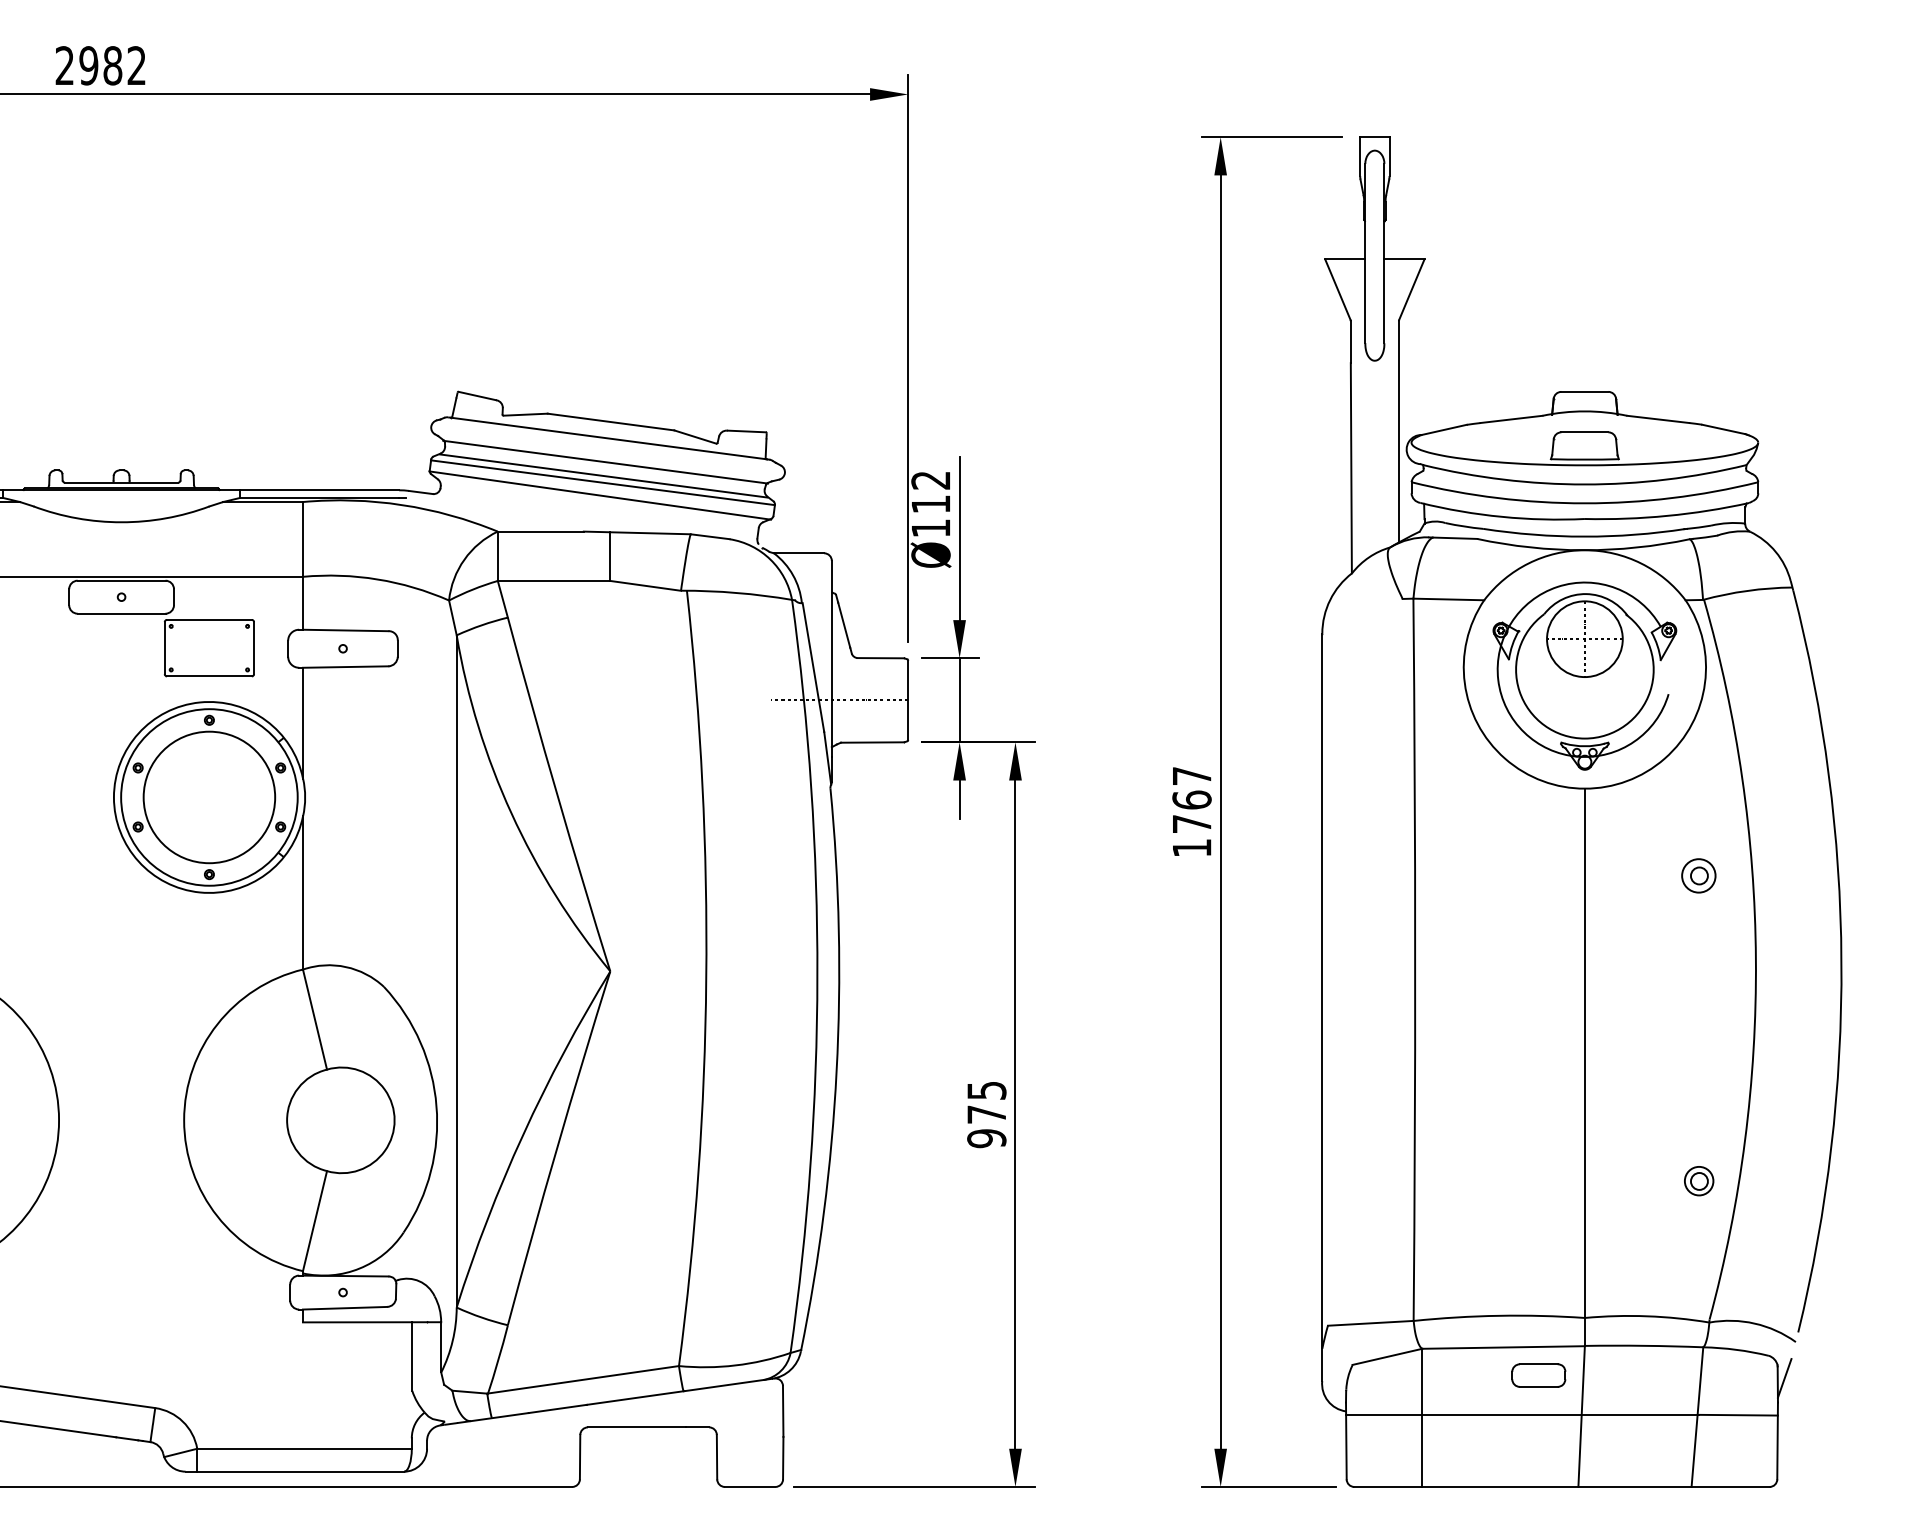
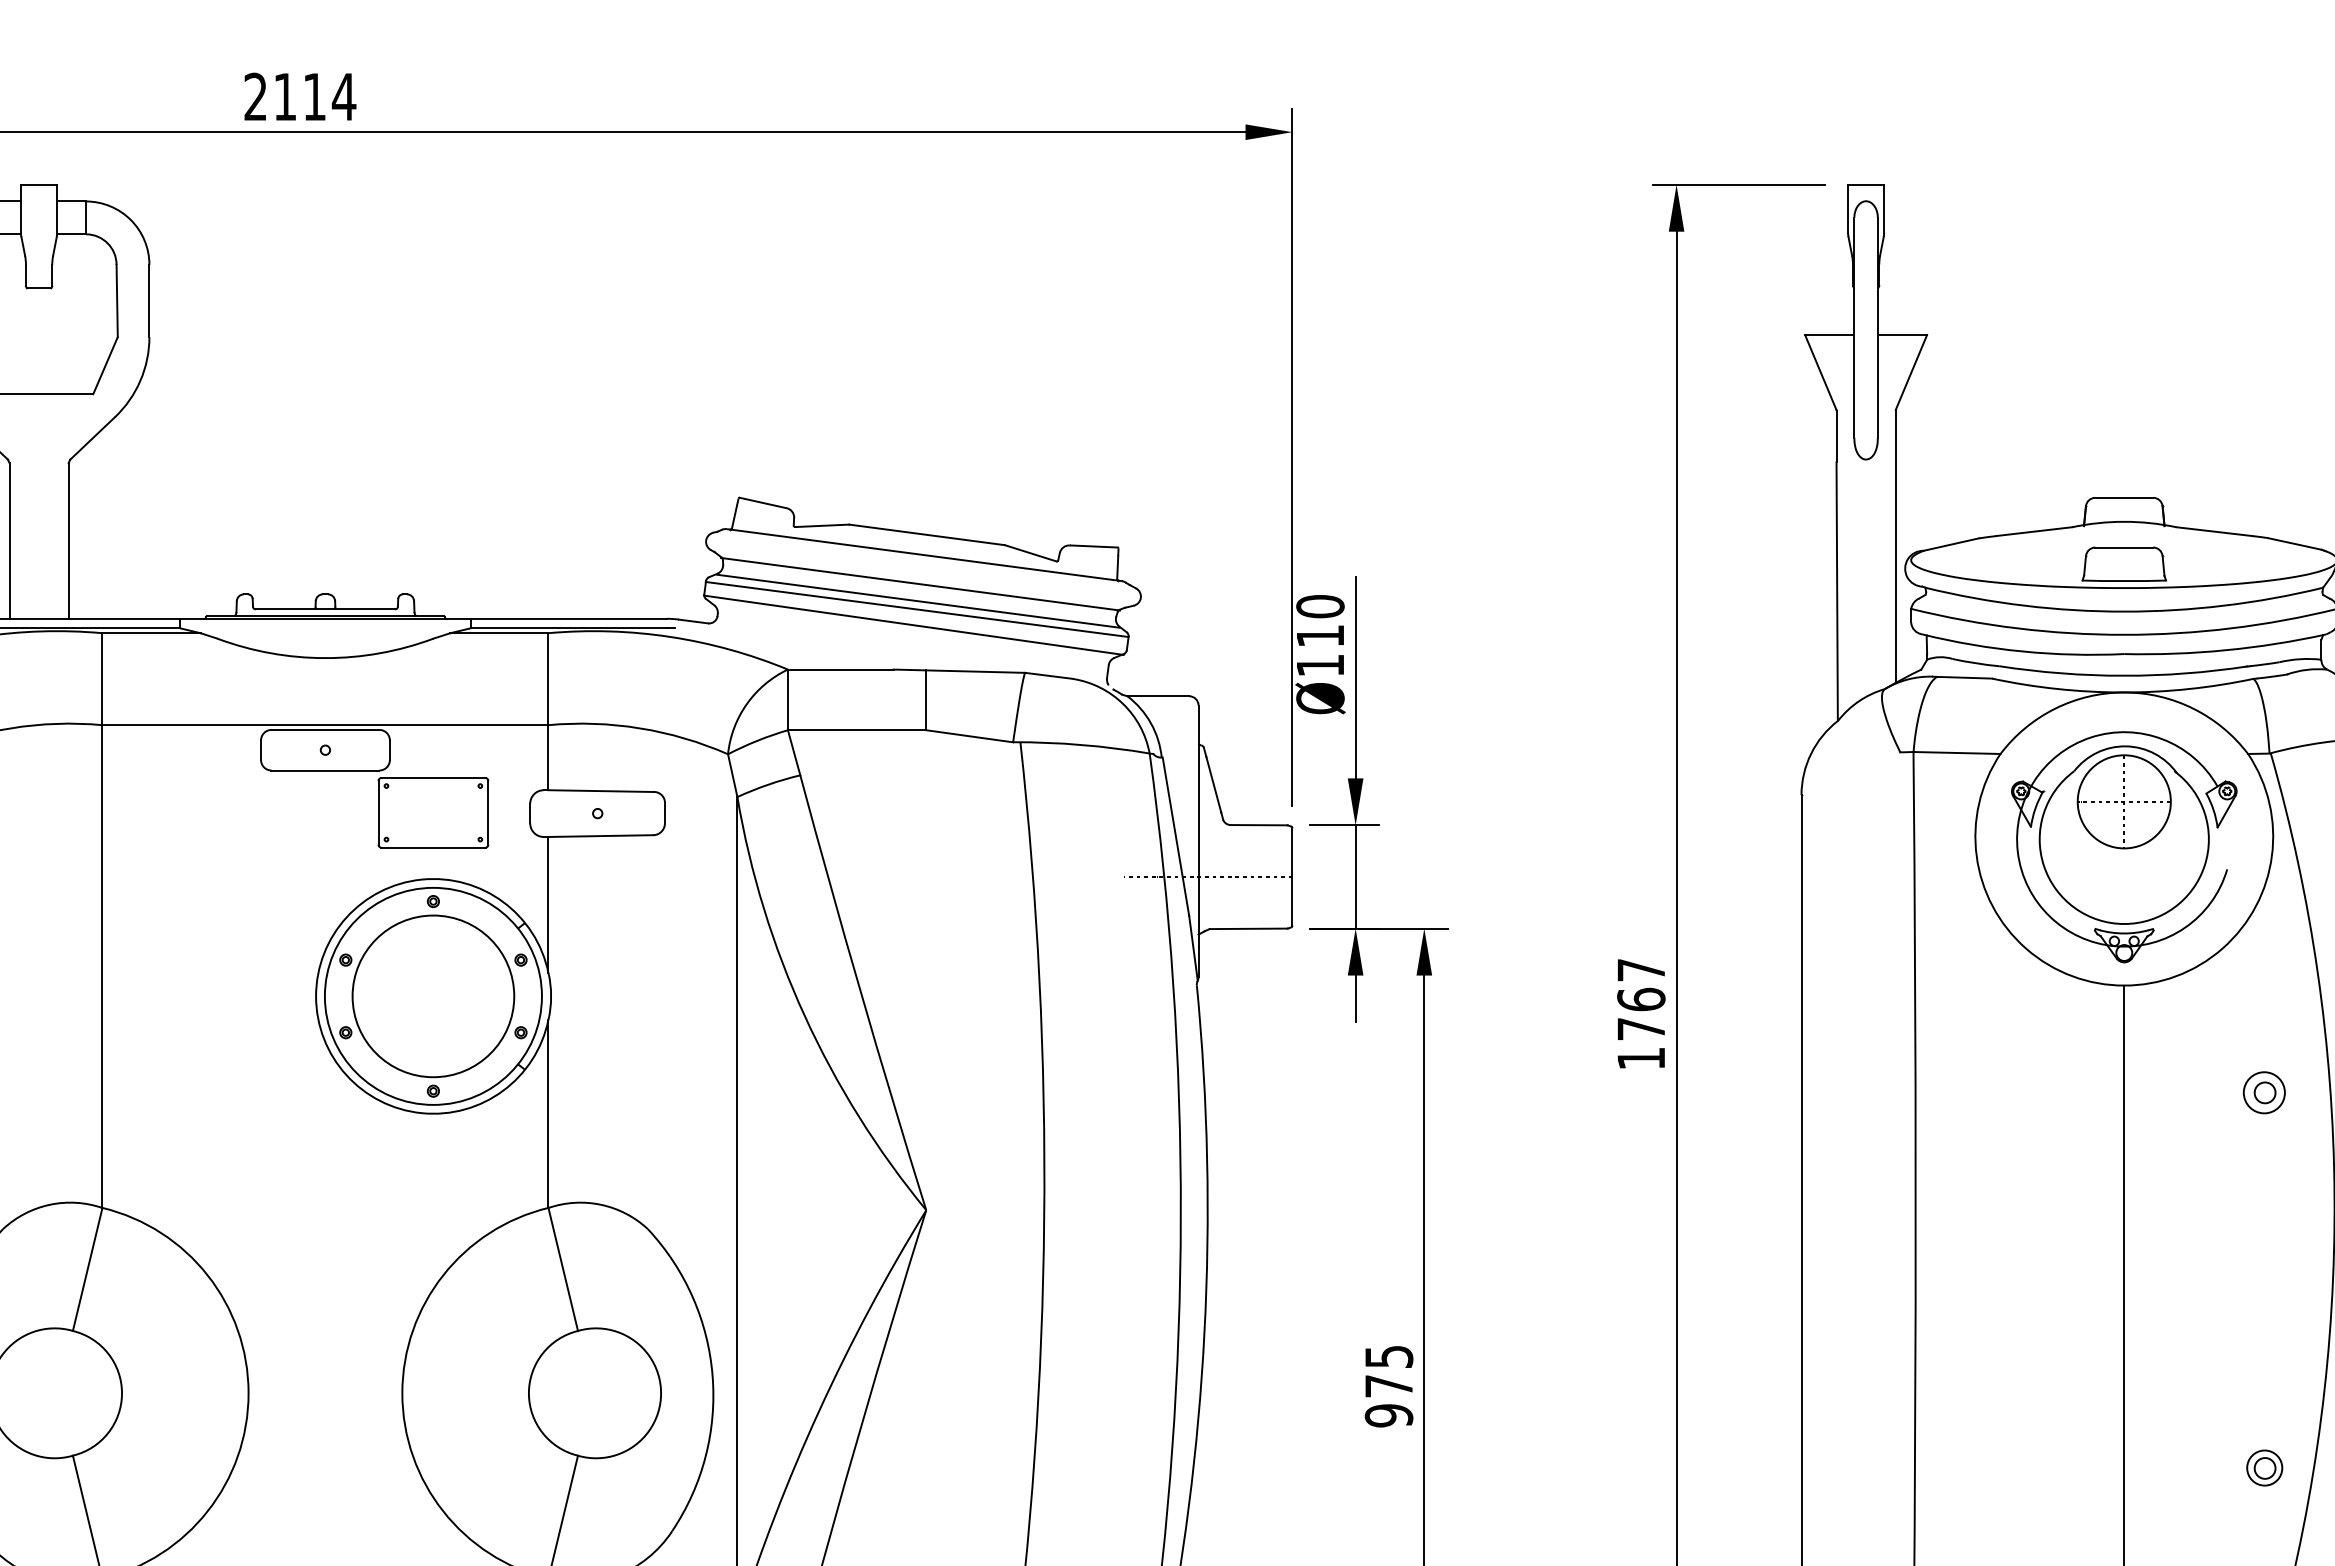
text: (112, 65) -> (314, 96), 2982 -> 2114
text: (930, 480) -> (1319, 606), Ø112 -> Ø110

